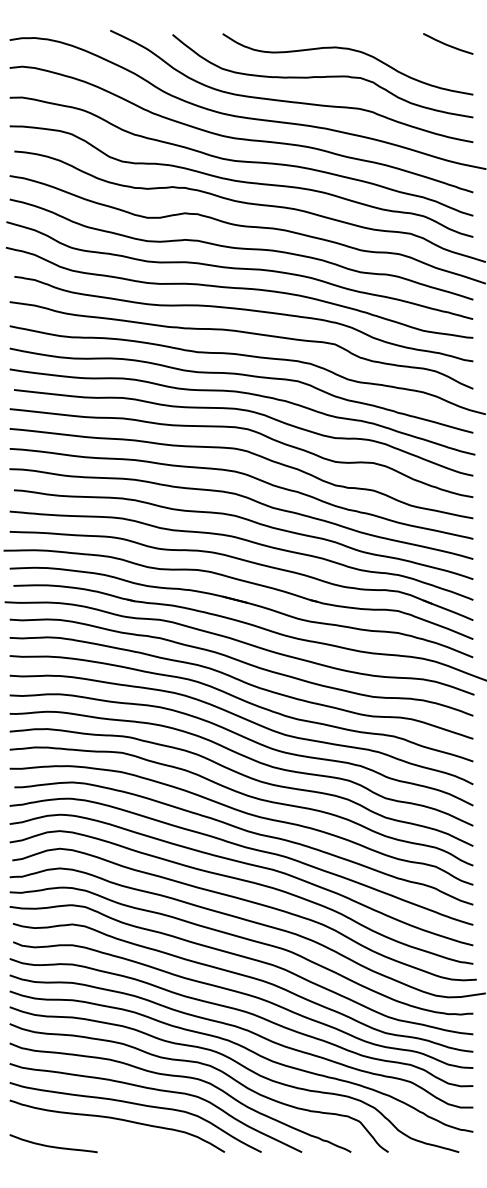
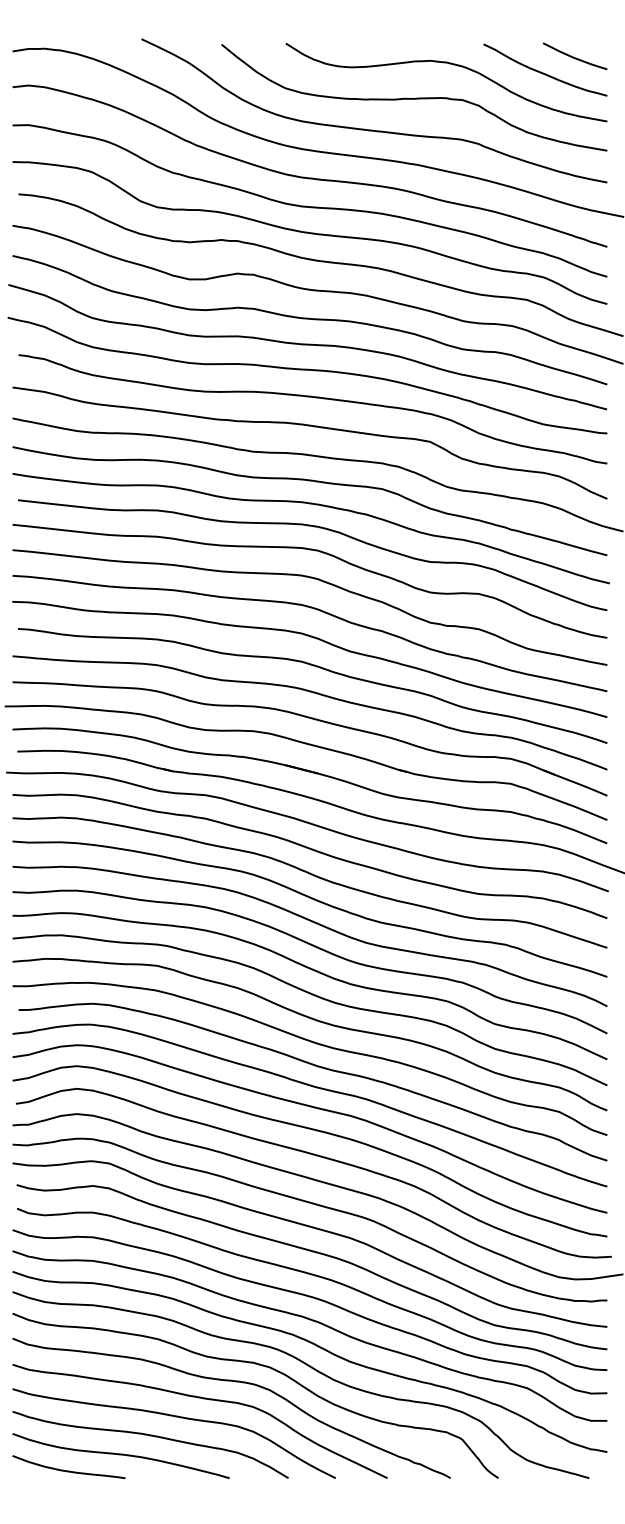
curve: (423, 56) -> (543, 72), added
curve: (93, 1134) -> (120, 1455), added

